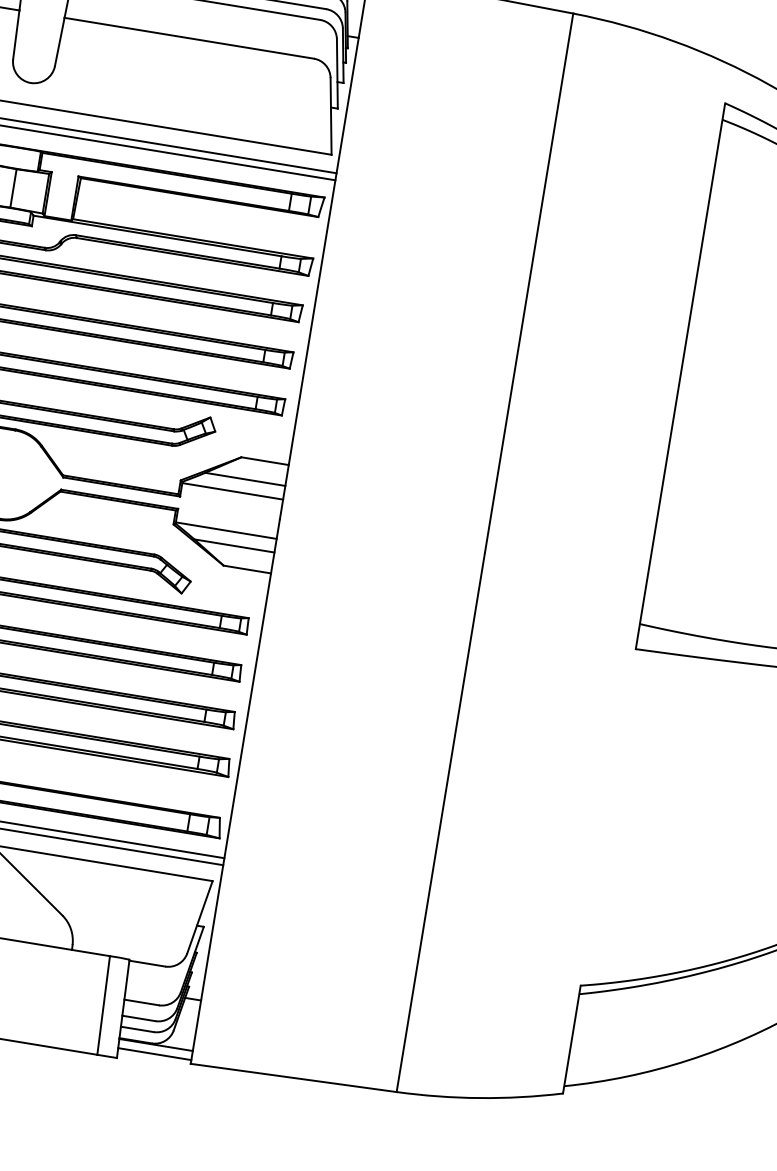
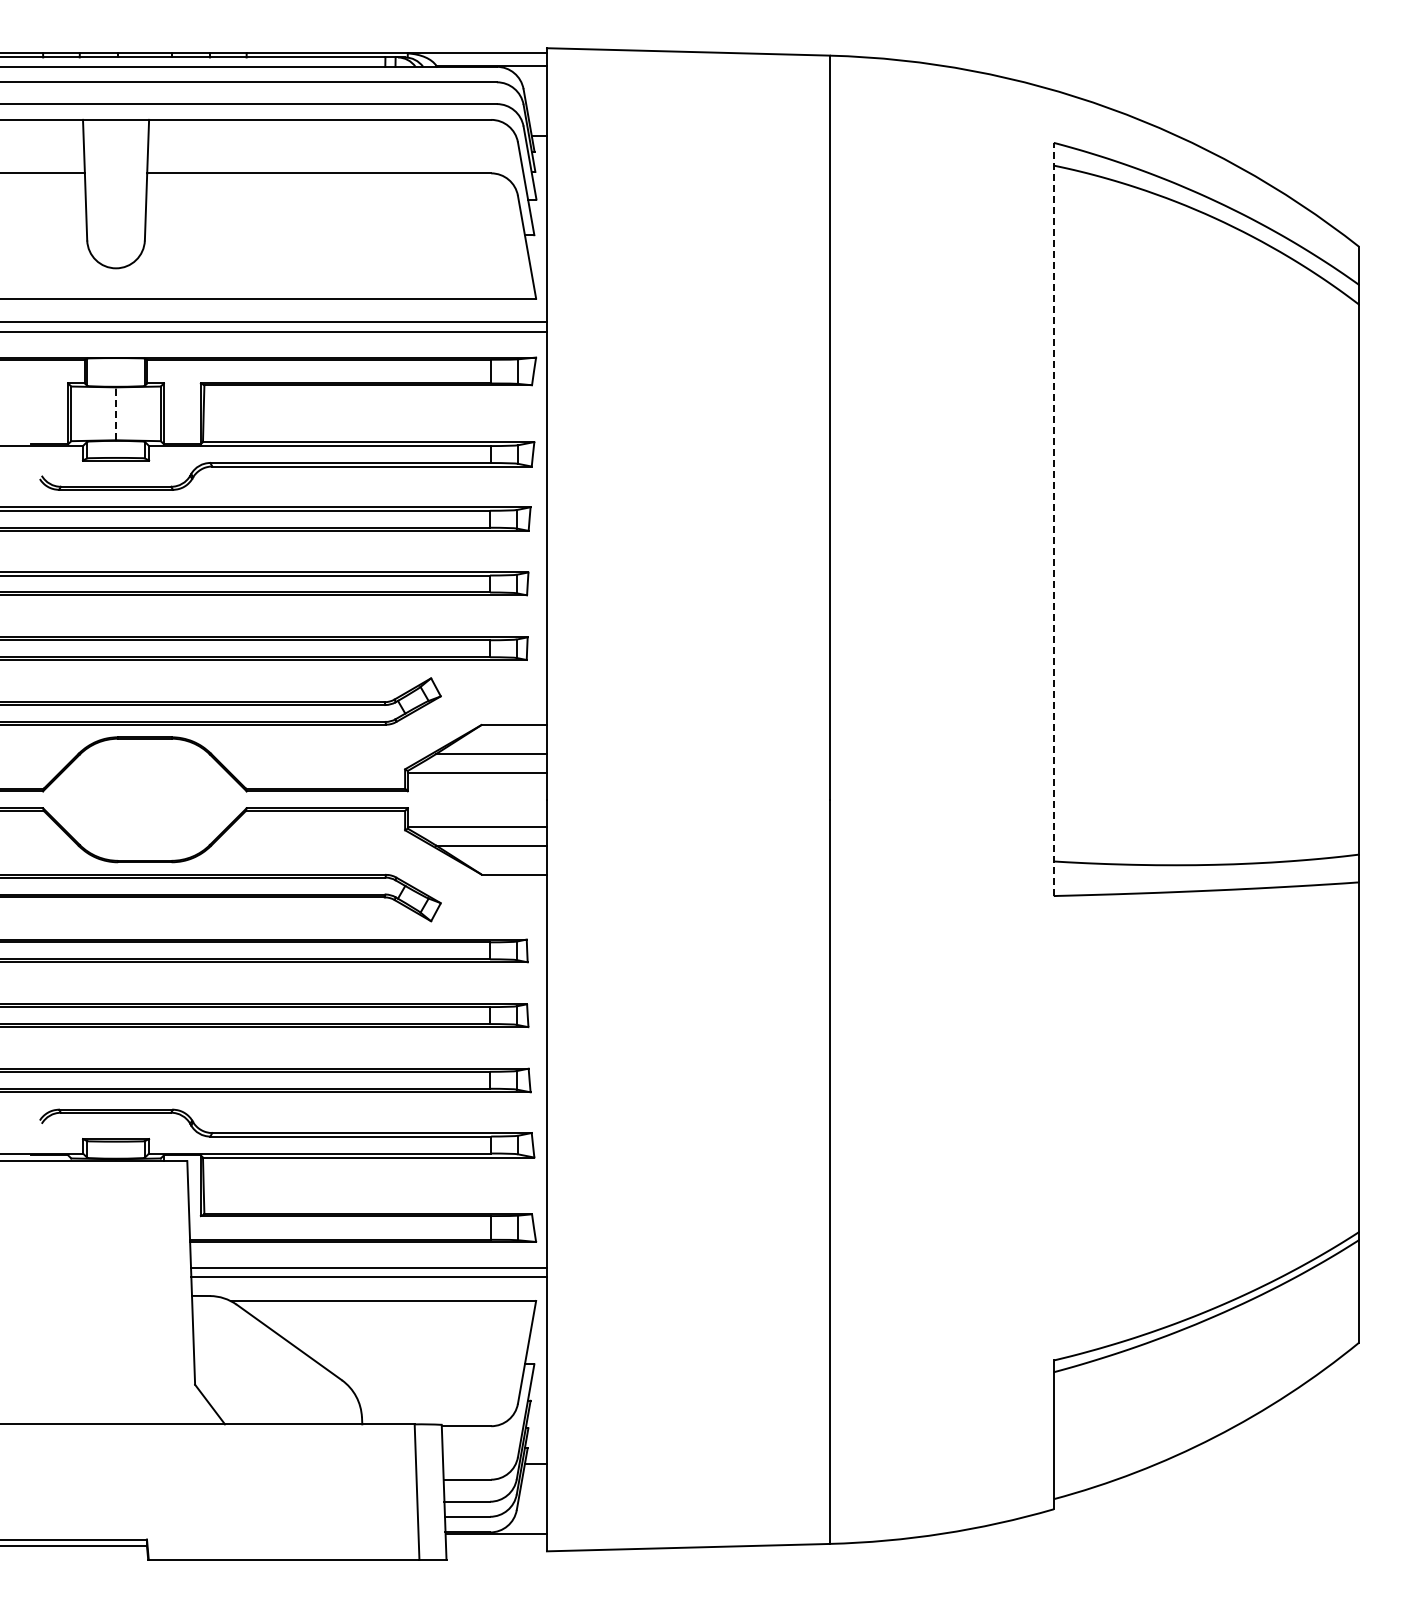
line: (13, 188) -> (116, 413), solid -> dashed
line: (680, 376) -> (1053, 519), solid -> dashed
line: (154, 1054) -> (496, 1546), removed

